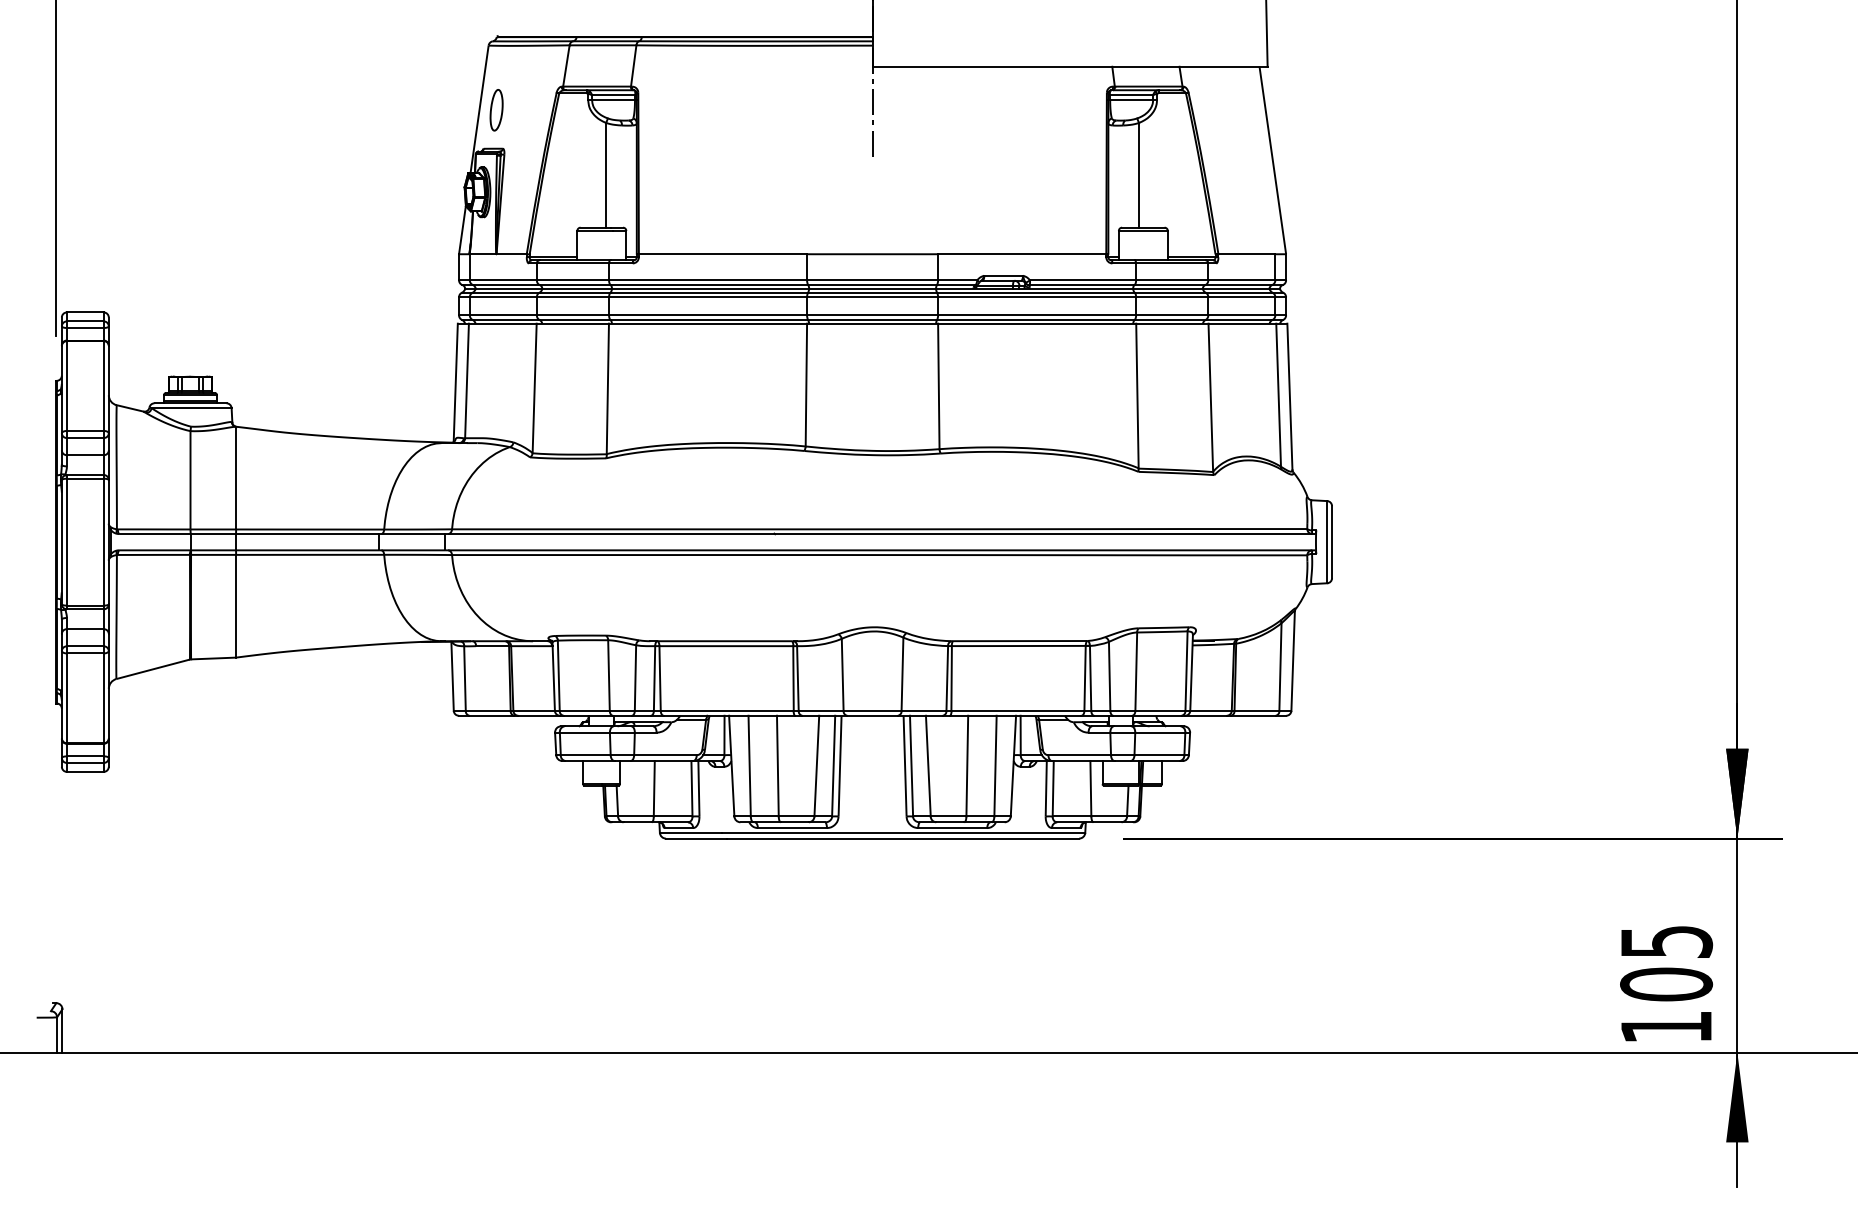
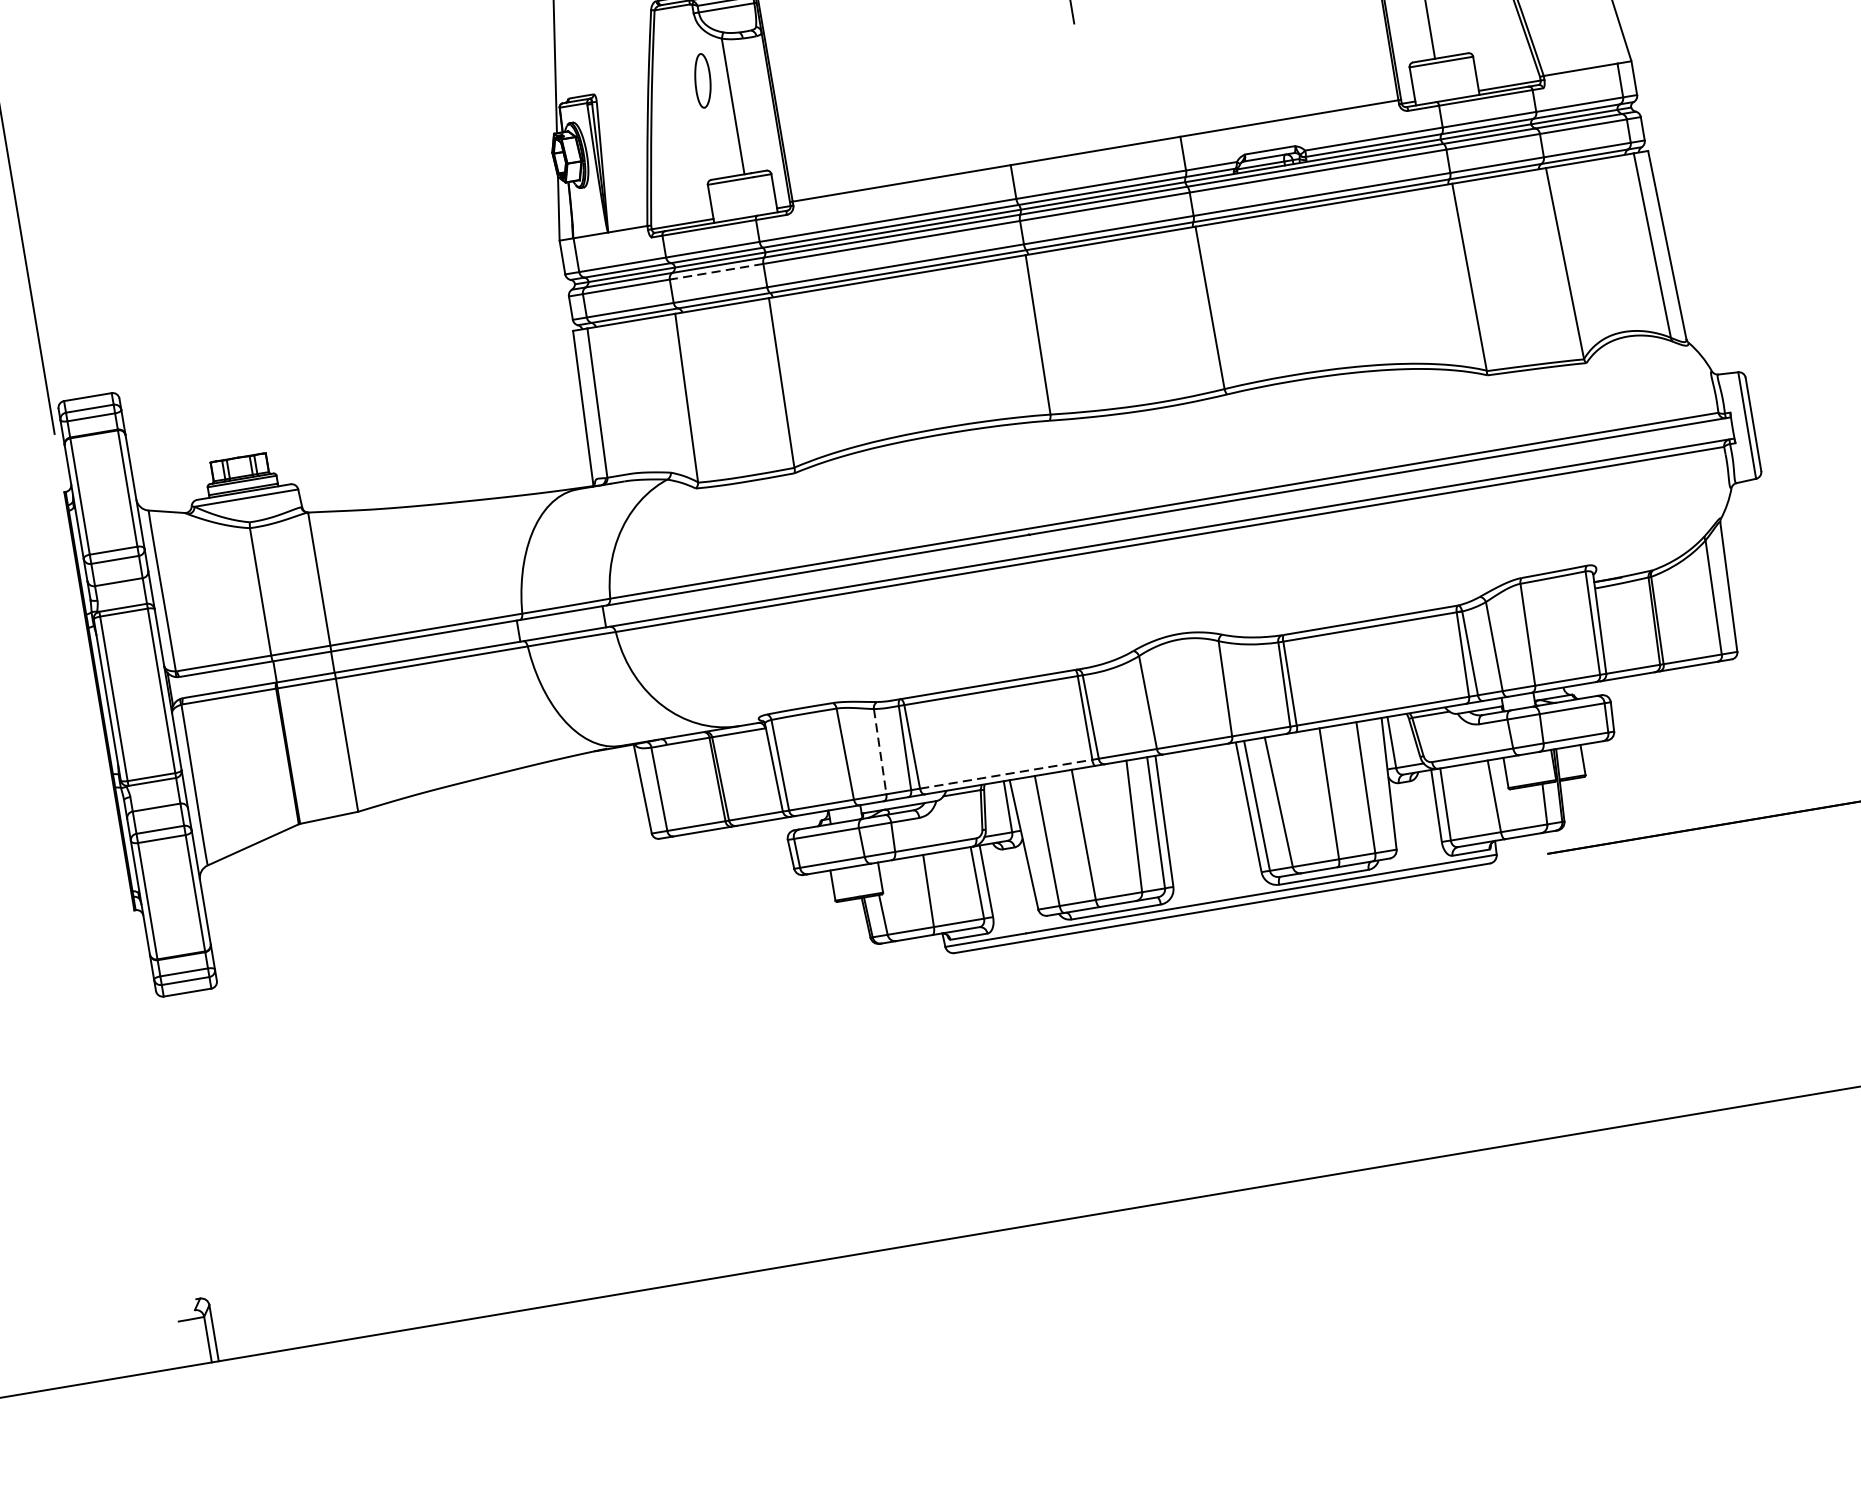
part: (496, 110) -> (702, 81), moved
line: (572, 297) -> (716, 272), solid -> dashed
line: (635, 678) -> (880, 752), solid -> dashed
line: (727, 710) -> (1006, 773), solid -> dashed

